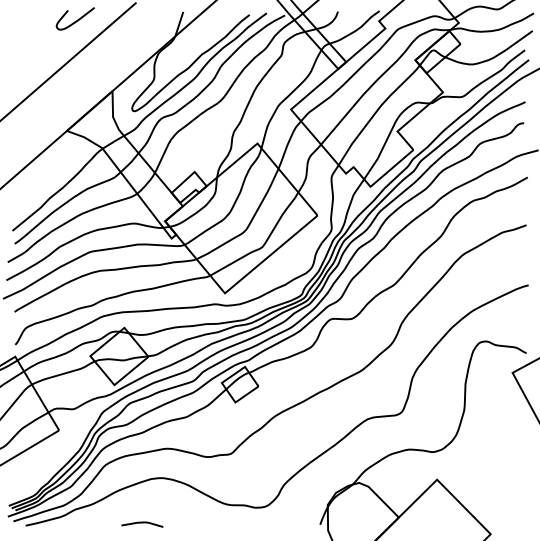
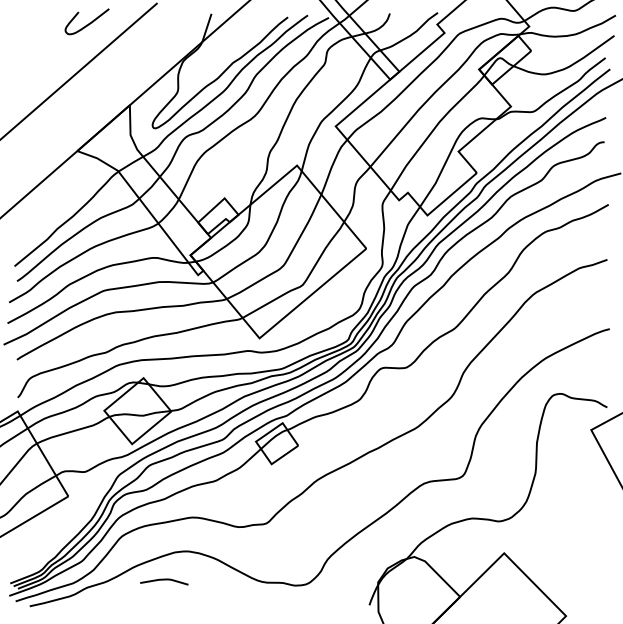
curve: (142, 523) -> (164, 580), moved

